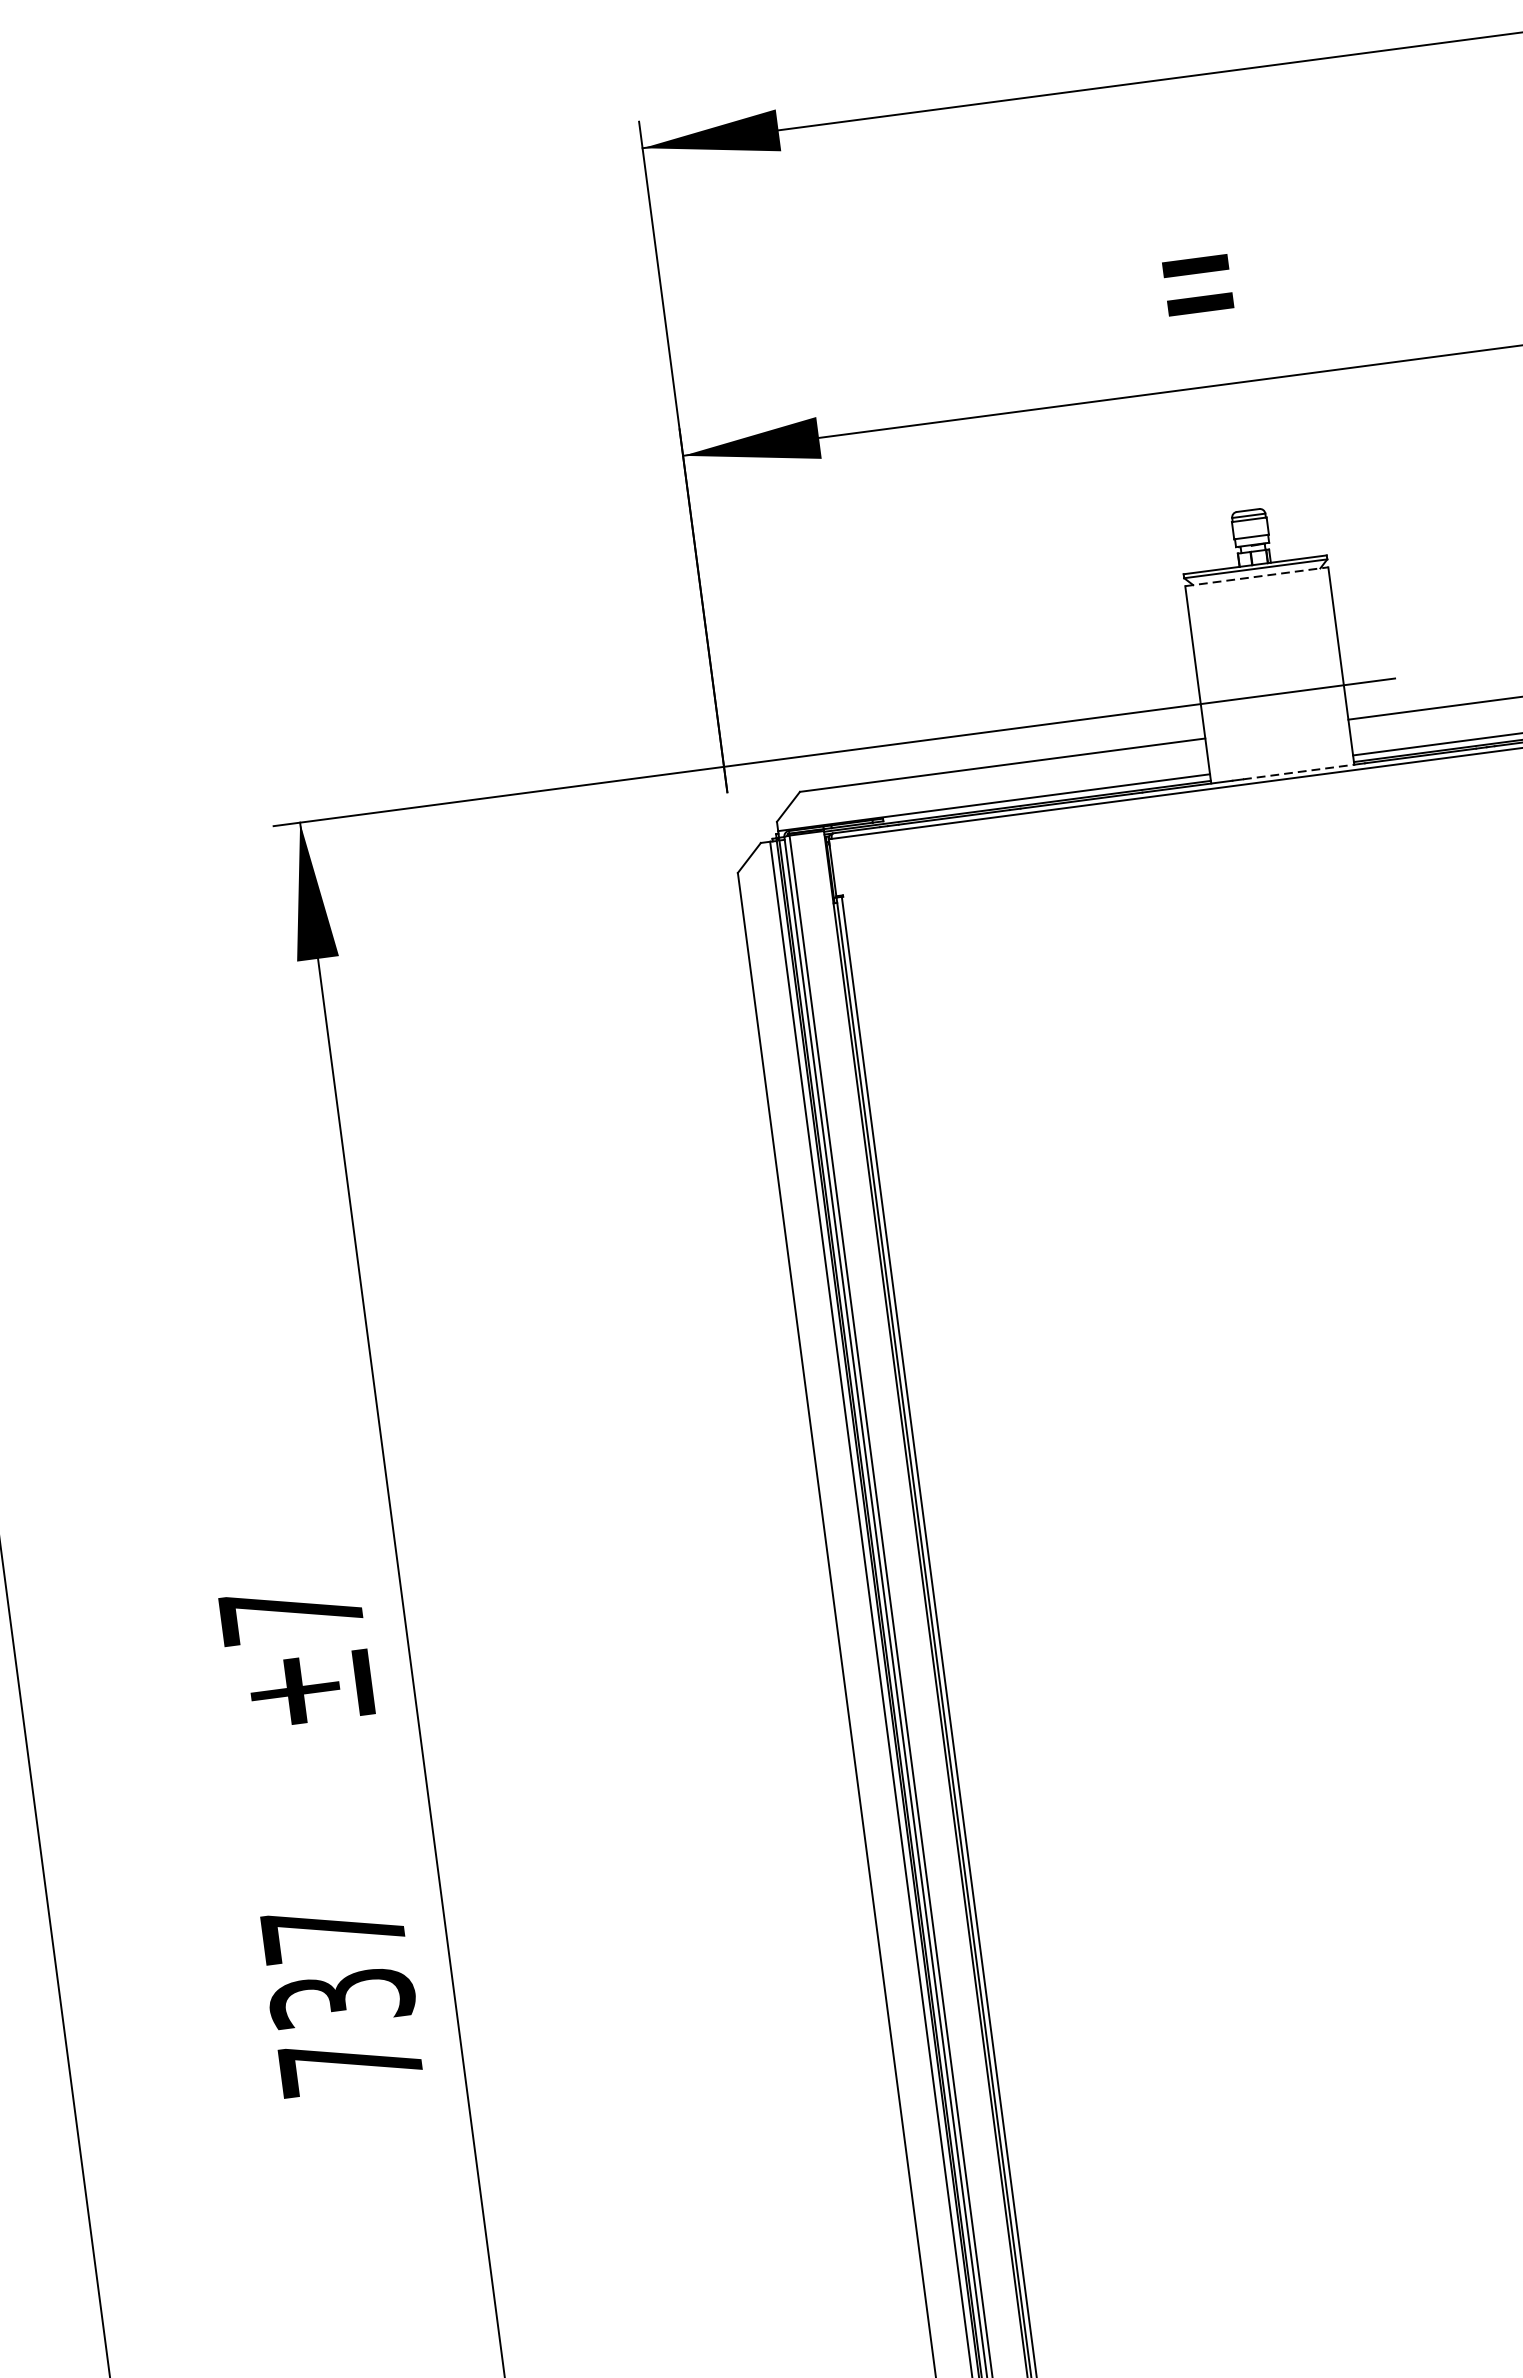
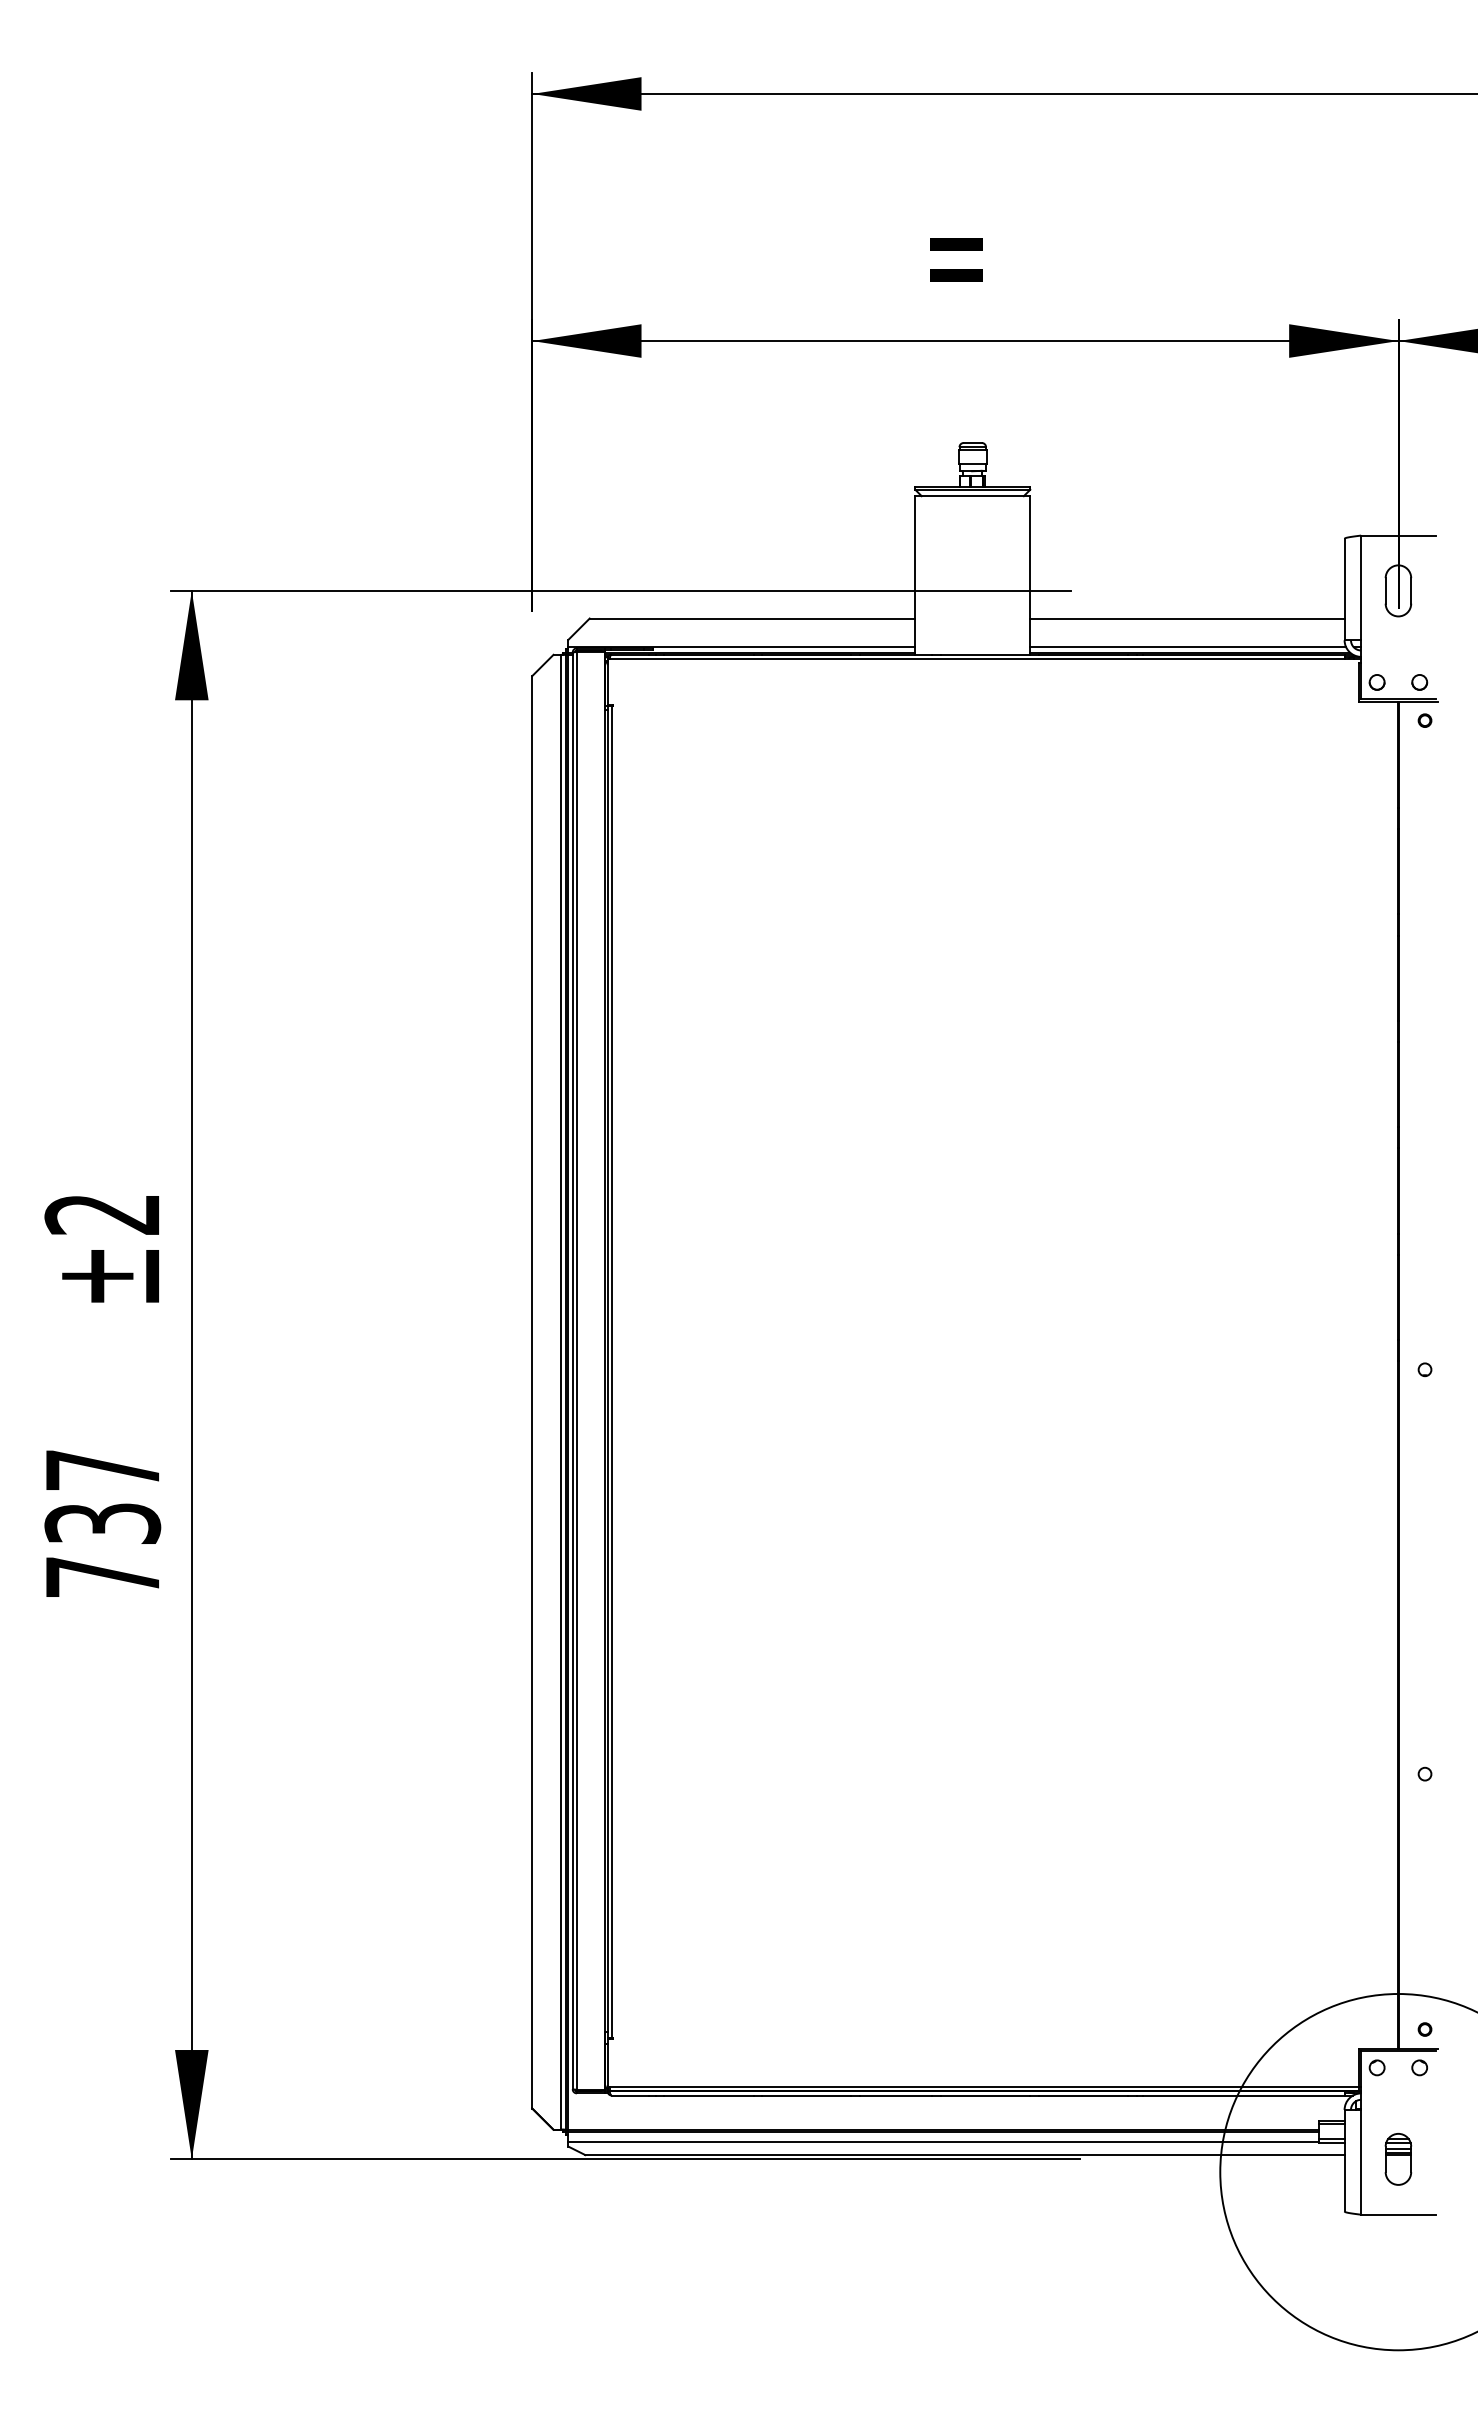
line: (1257, 577) -> (973, 496), dashed -> solid
line: (1298, 771) -> (985, 654), dashed -> solid
text: (289, 1613) -> (101, 1214), ±7 -> ±2

